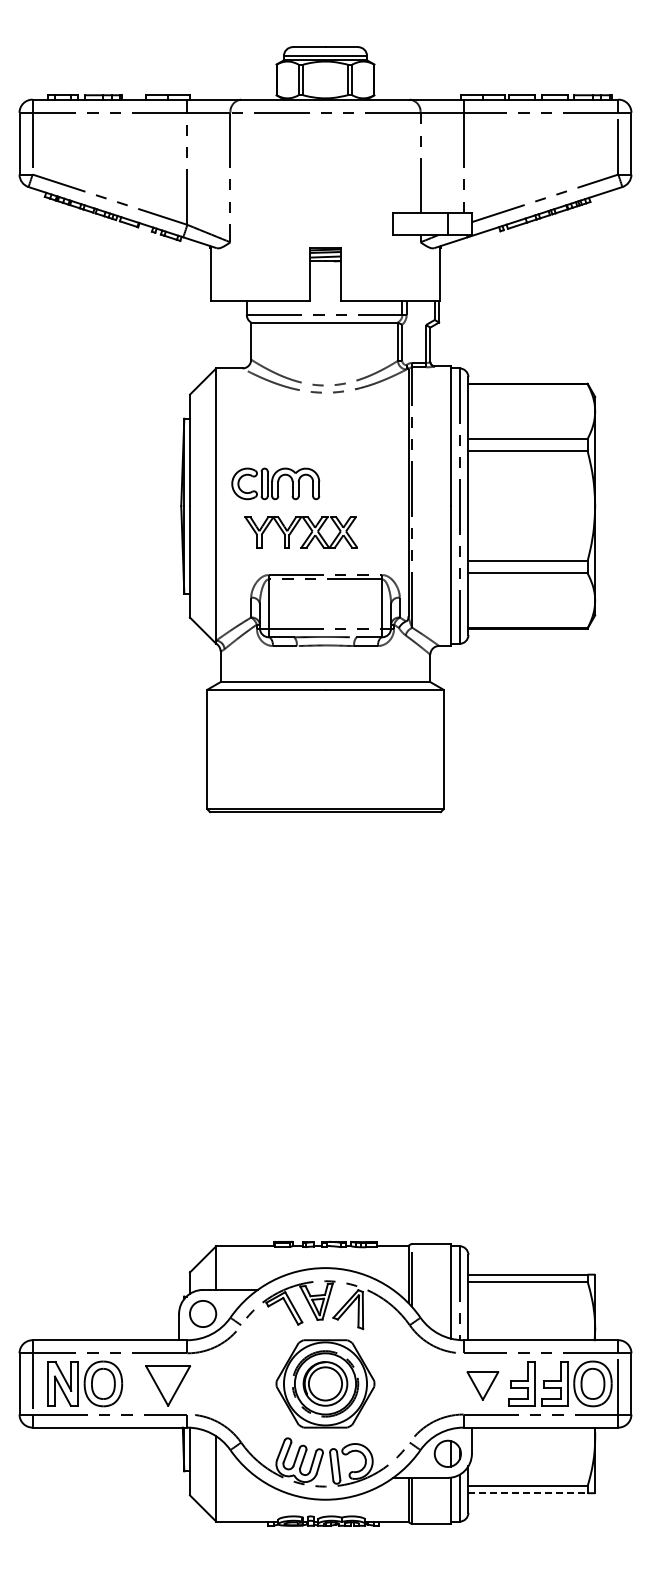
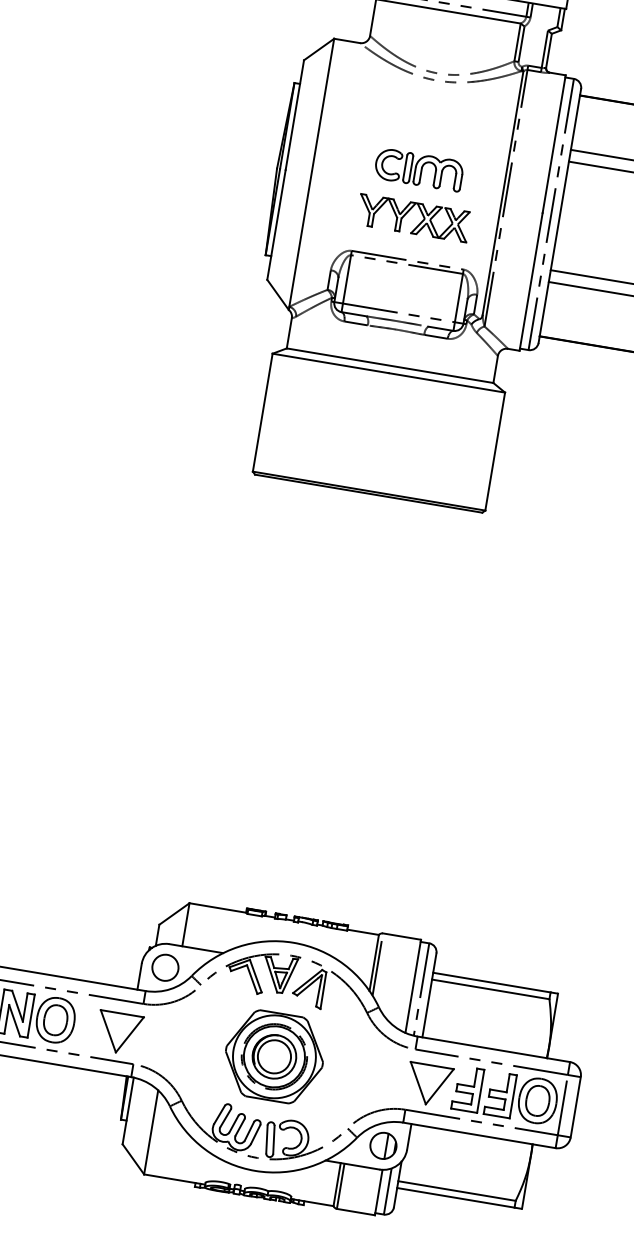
part: (275, 483) -> (418, 169), moved
part: (294, 529) -> (407, 214), moved
part: (482, 1385) -> (428, 1084), size x1.43
line: (528, 1493) -> (456, 1198), dashed -> solid

